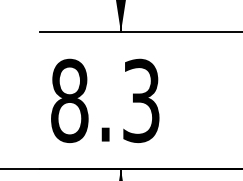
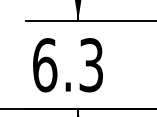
text: (70, 101) -> (45, 65), 8.3 -> 6.3

